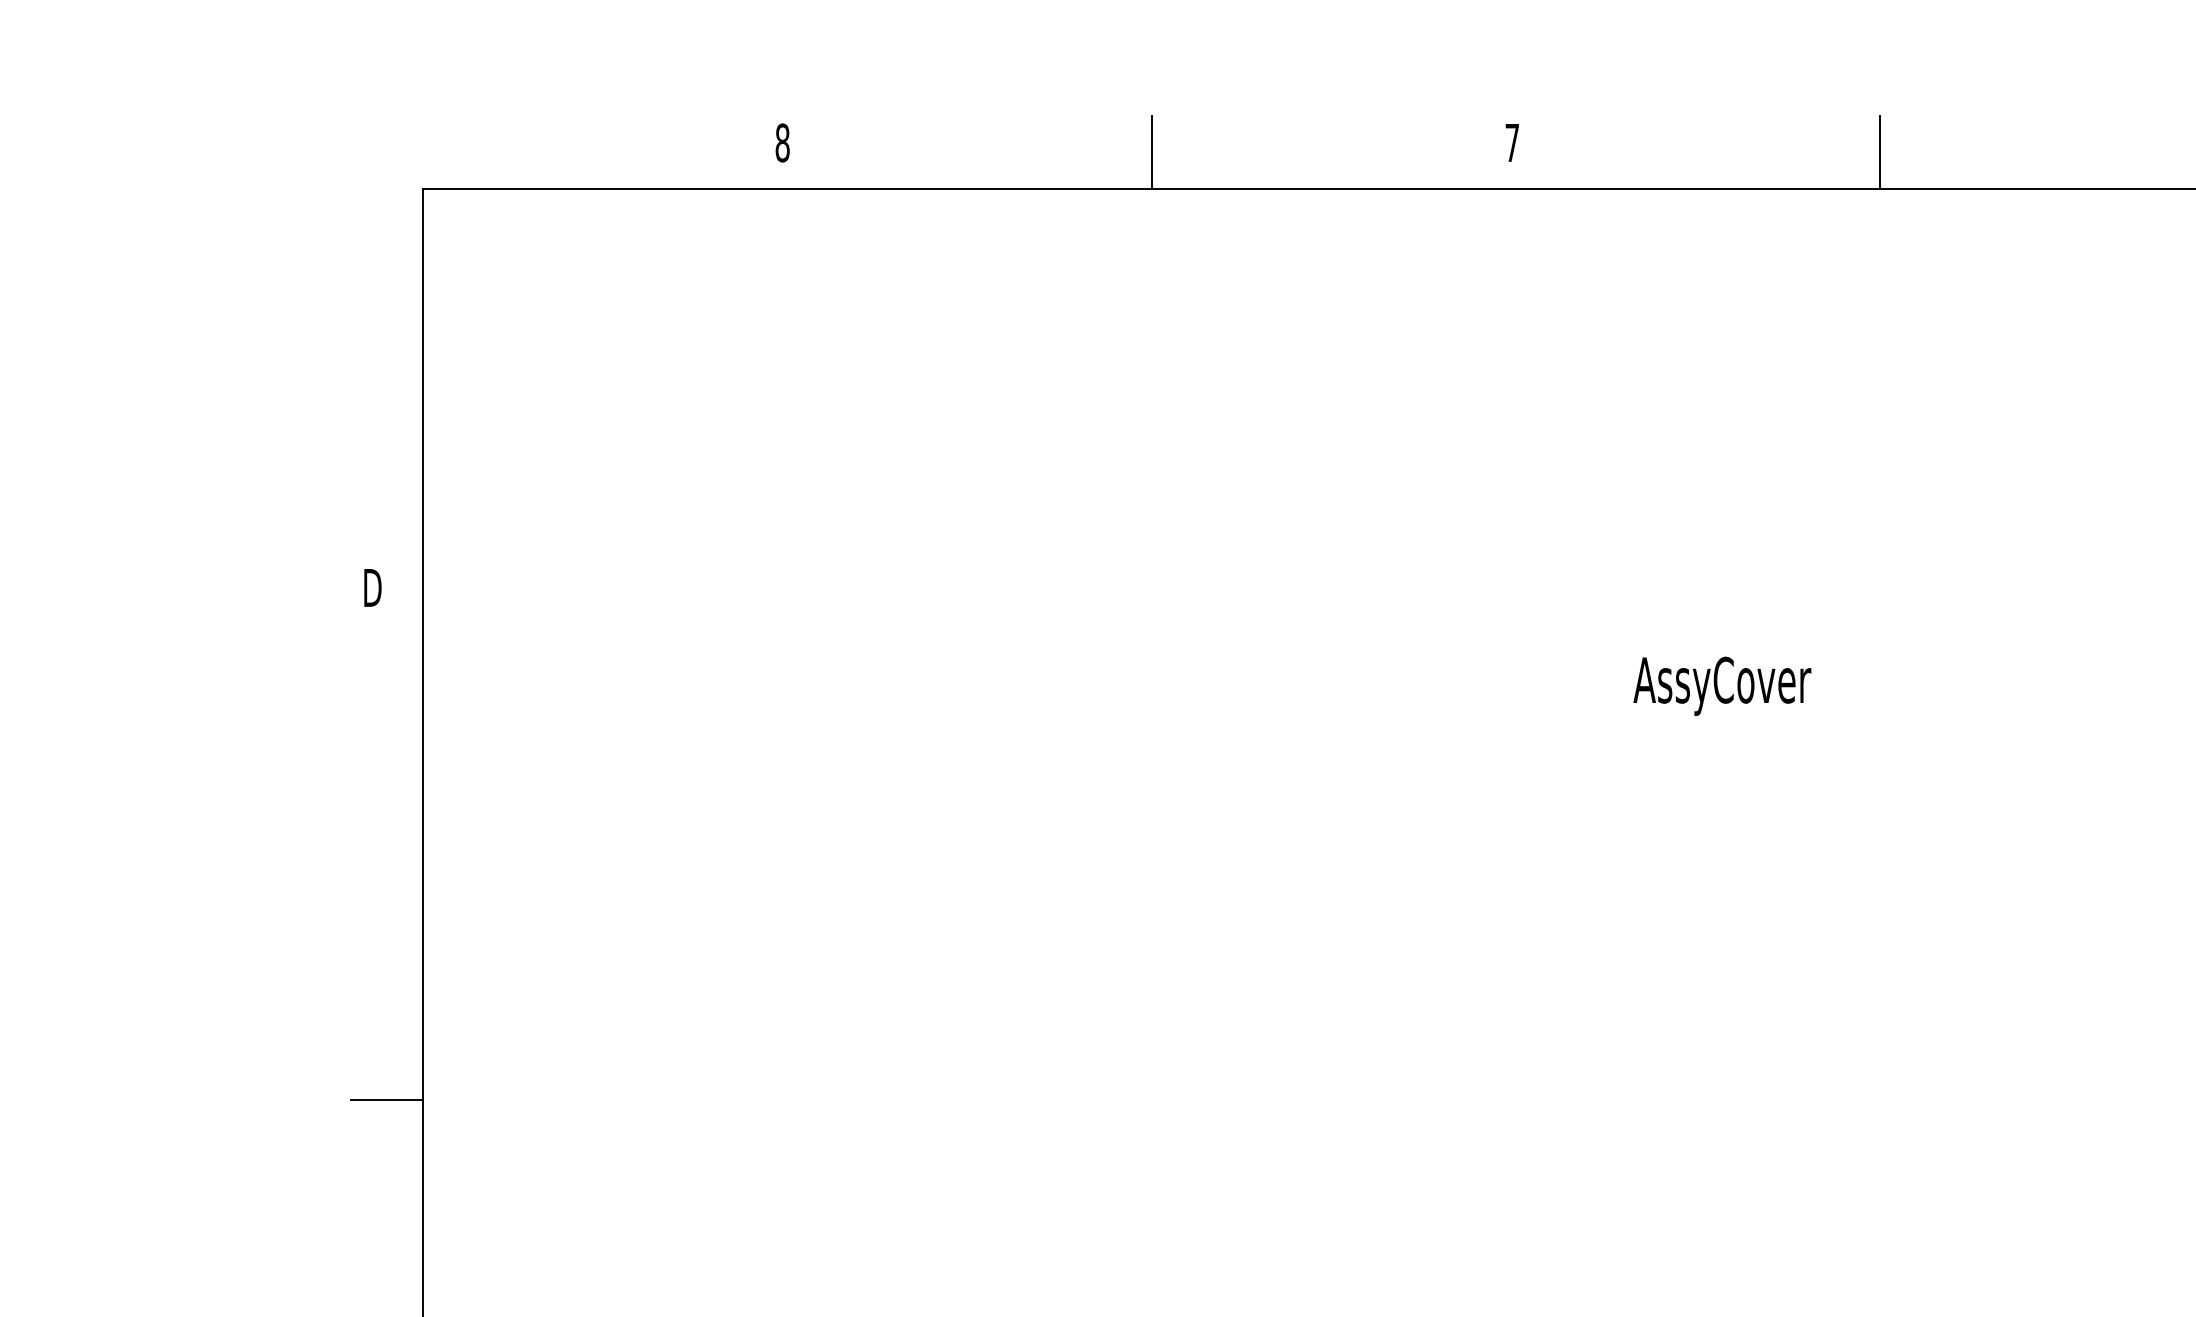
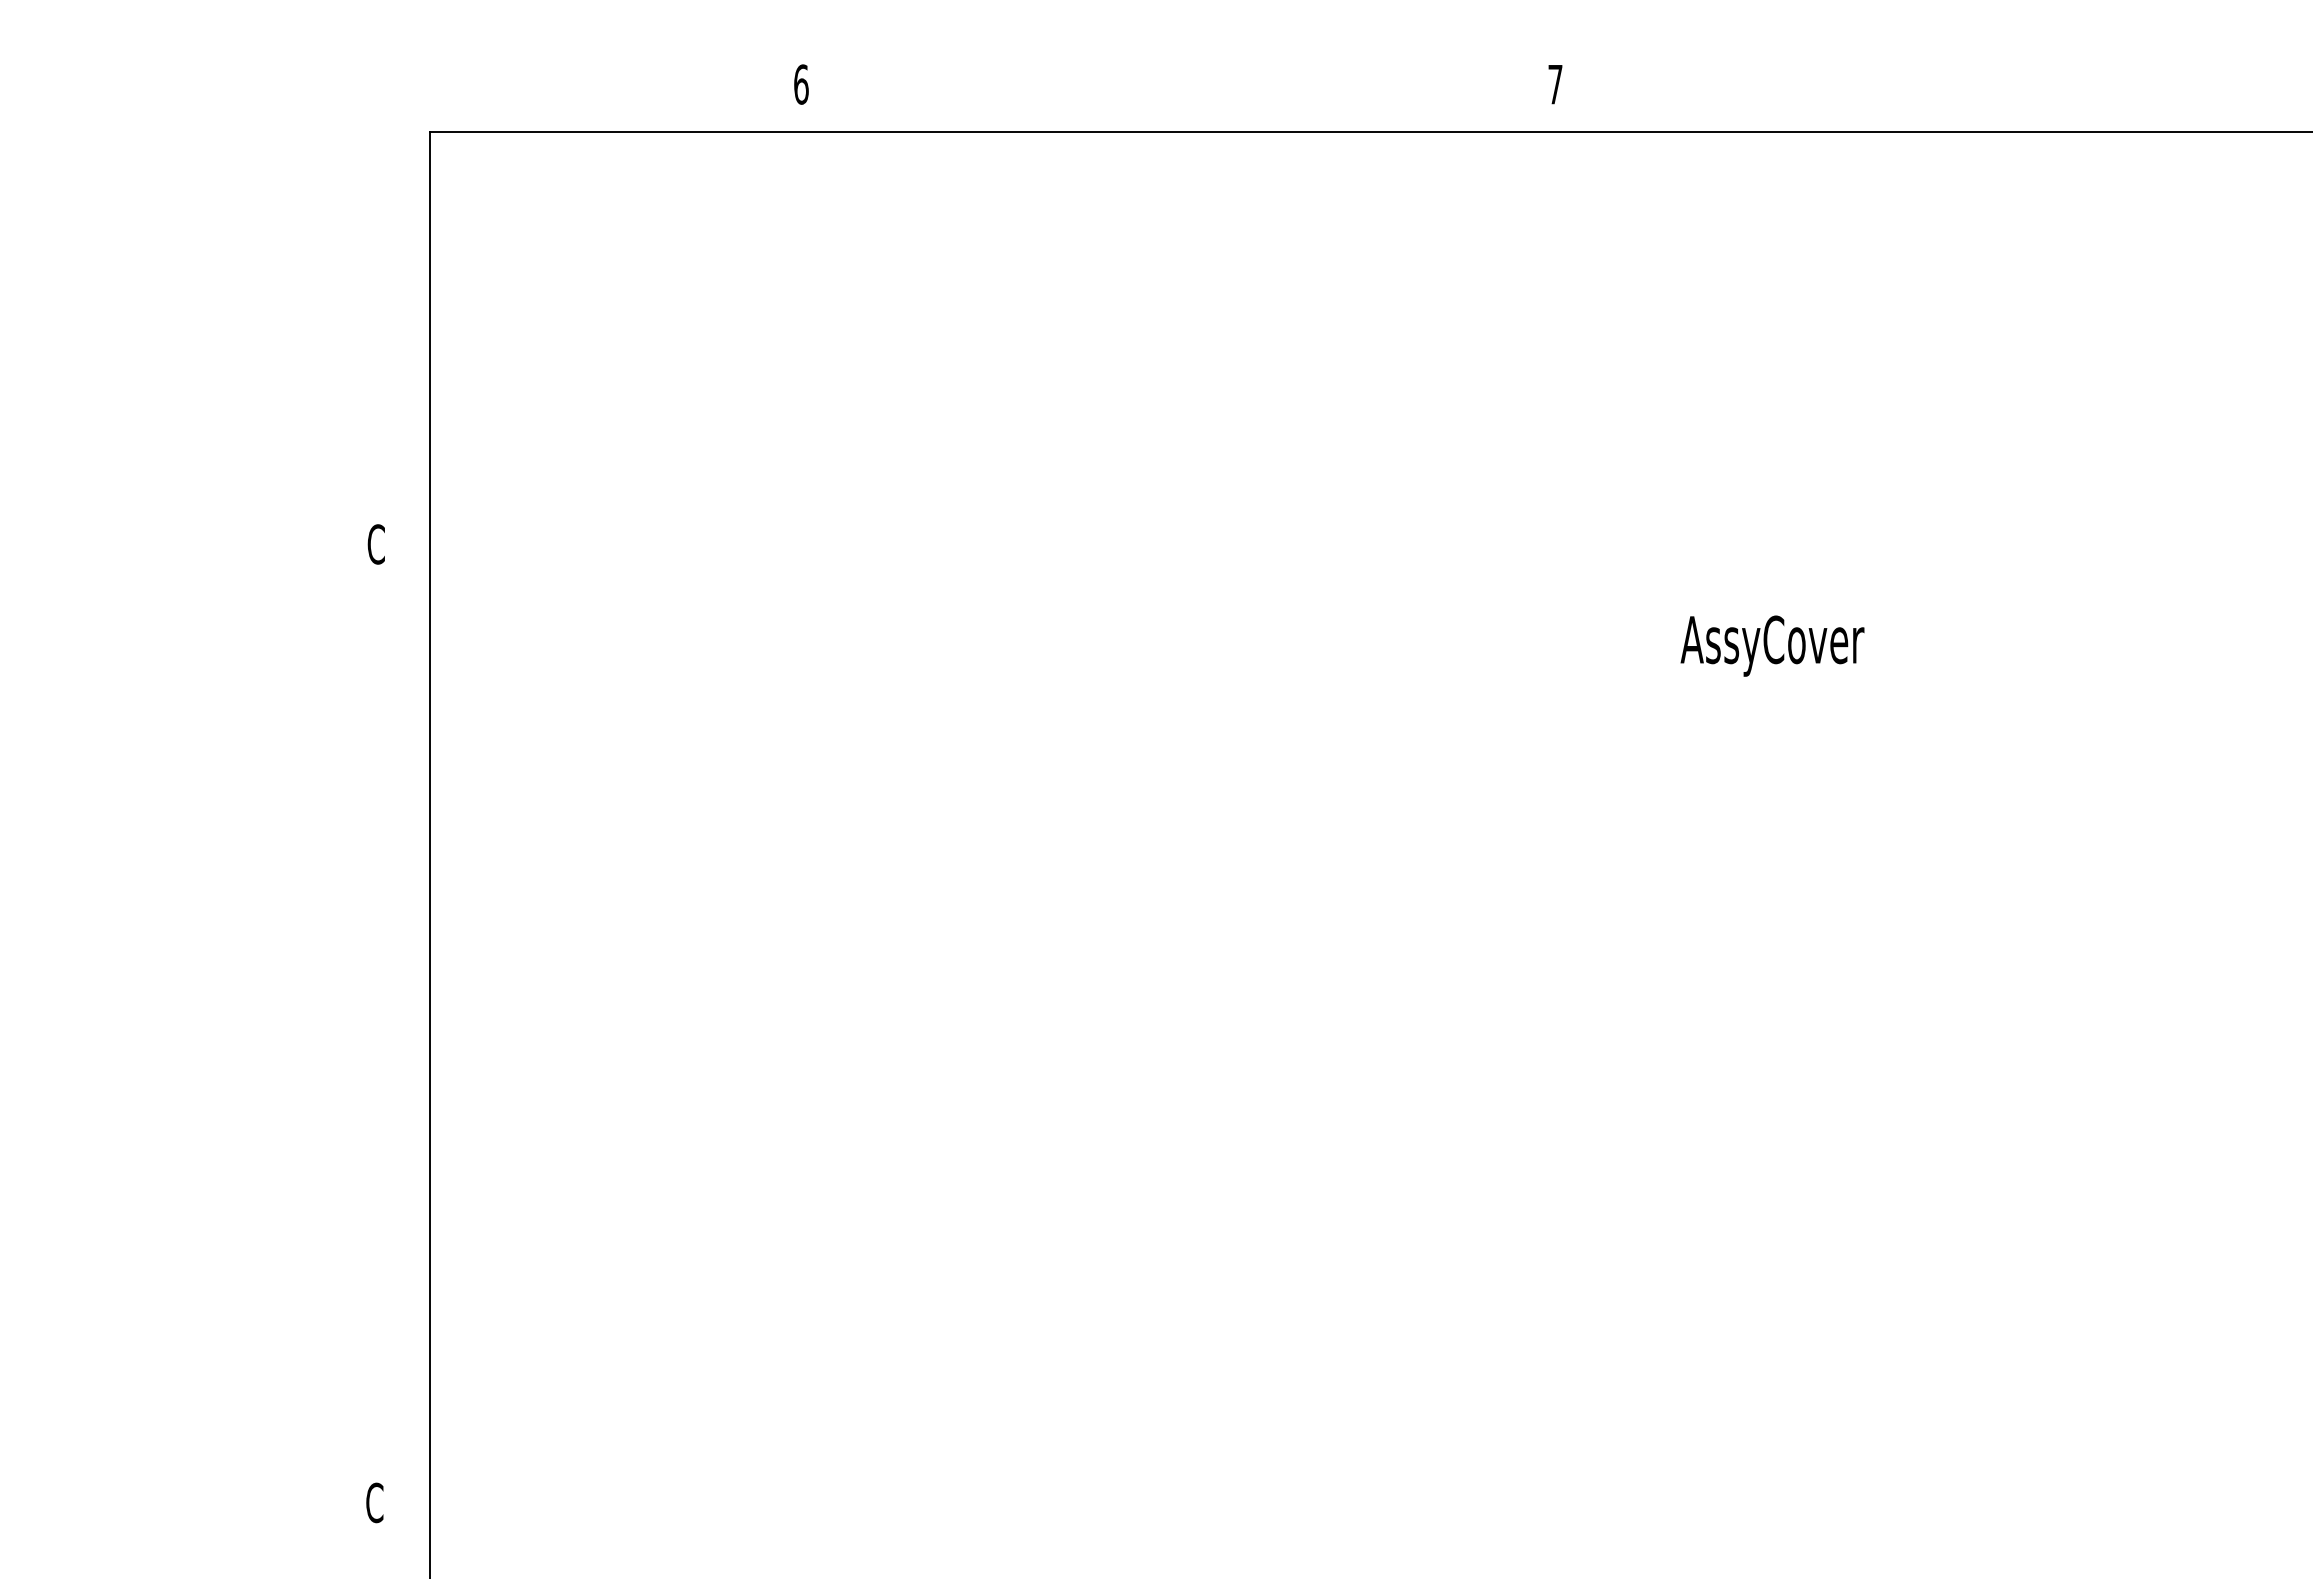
text: (782, 142) -> (801, 84), 8 -> 6
line: (1151, 152) -> (1182, 94), removed
line: (1880, 152) -> (1935, 94), removed
text: (371, 587) -> (376, 544), D -> C
line: (387, 1099) -> (392, 1073), removed

